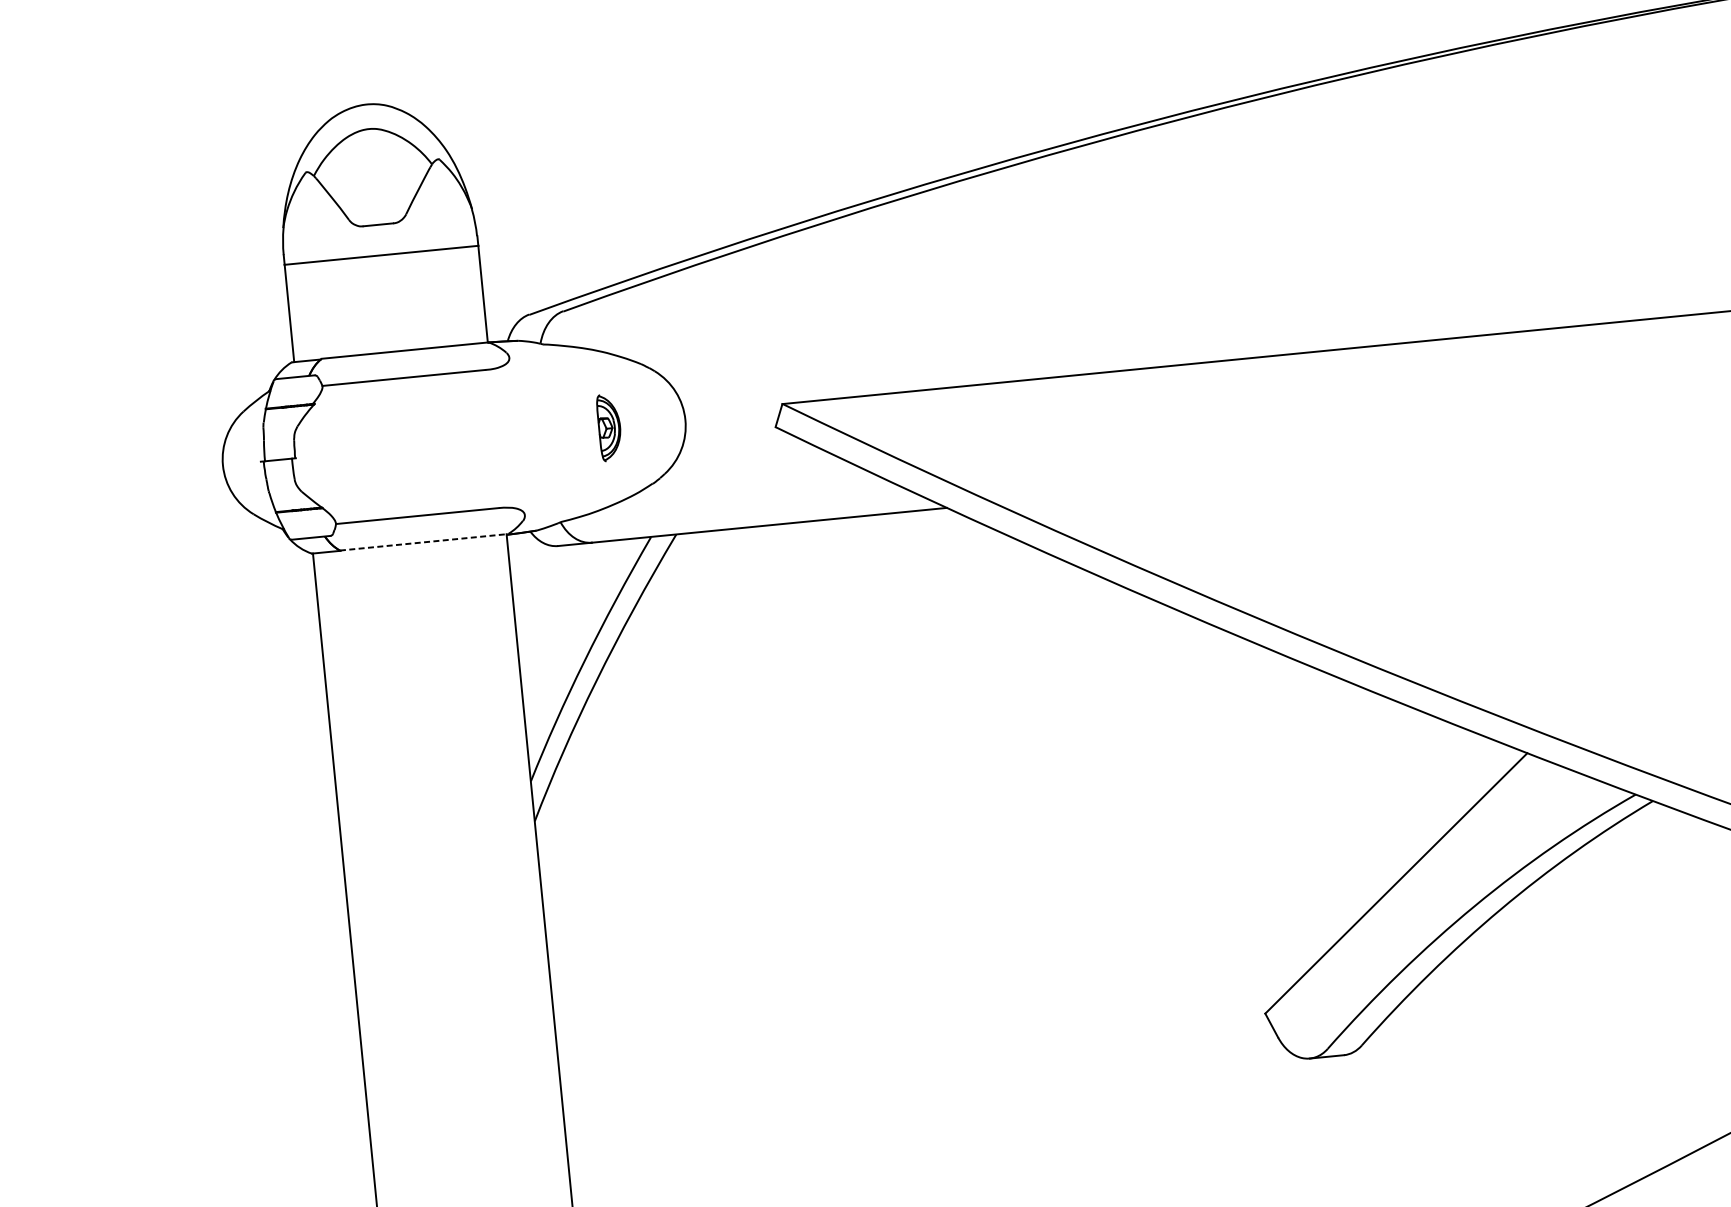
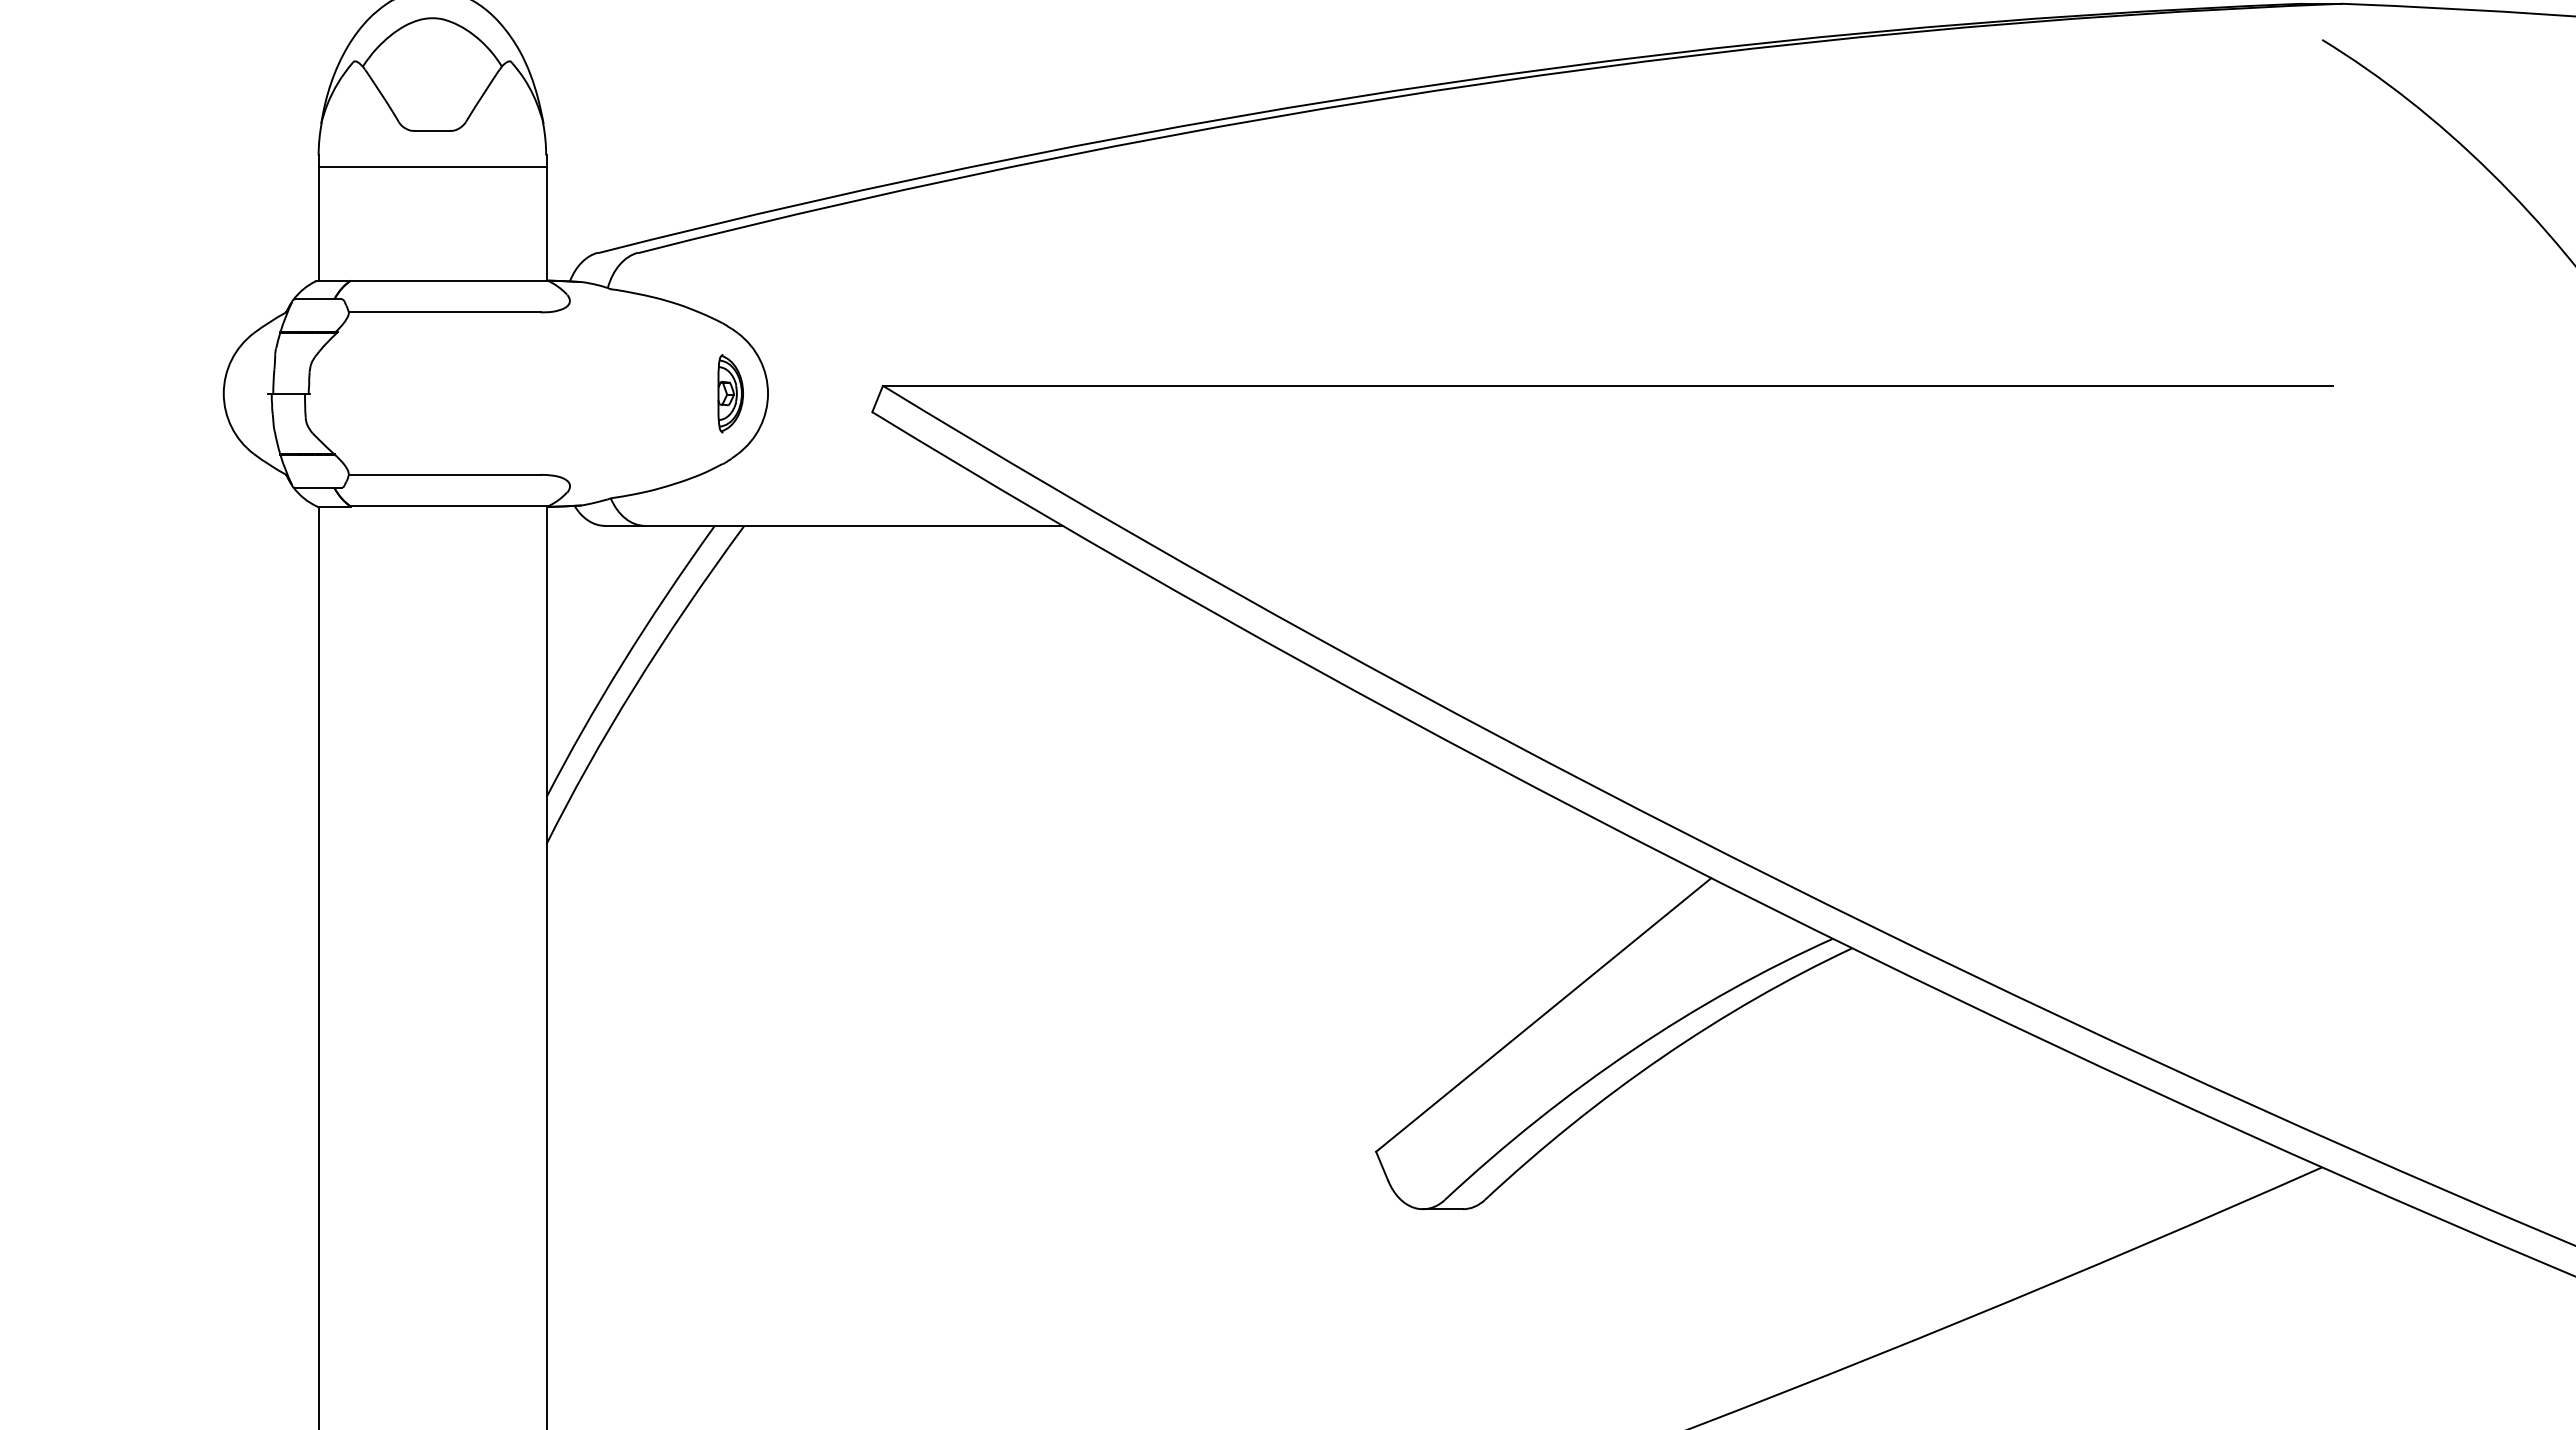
part: (609, 427) -> (730, 393), moved
line: (424, 542) -> (449, 506), dashed -> solid

